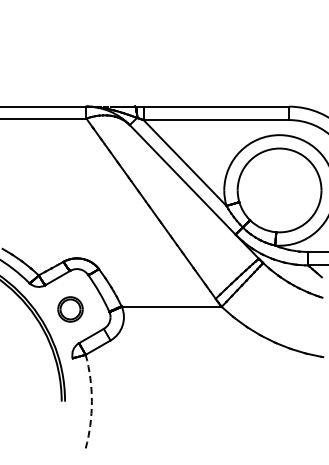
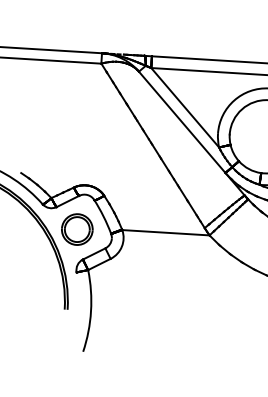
part: (70, 309) -> (77, 229), size x1.43
arc: (91, 401) -> (90, 311), dashed -> solid

